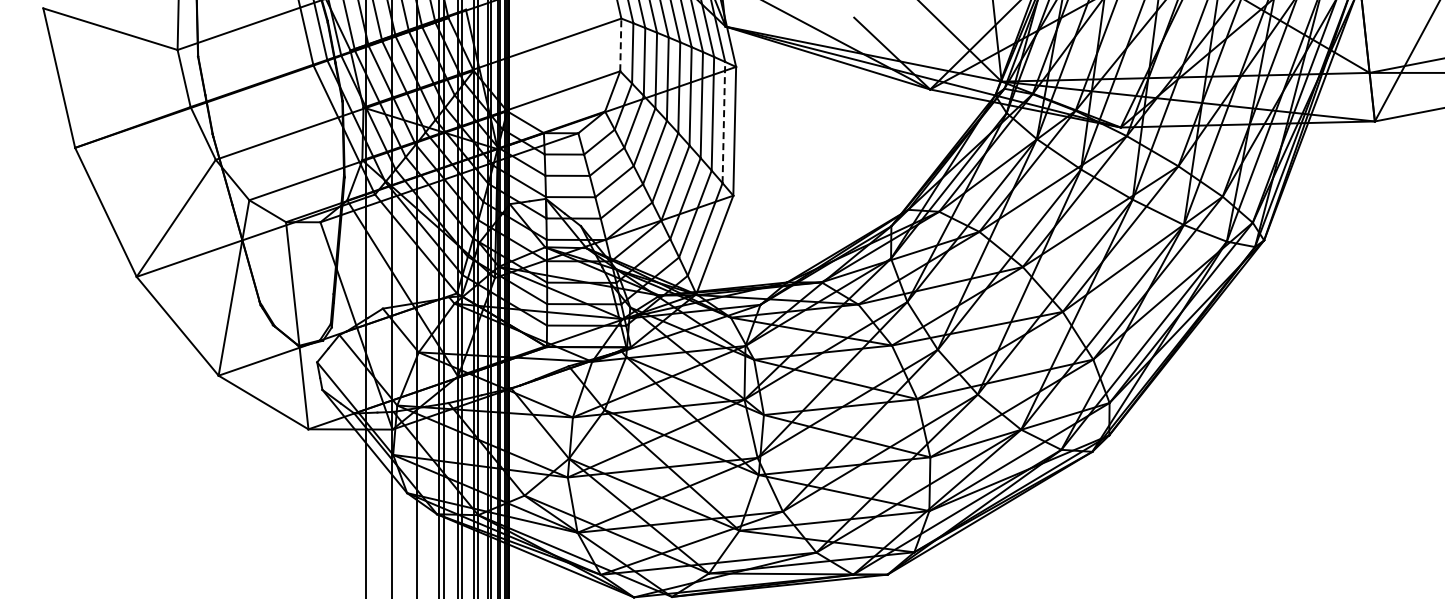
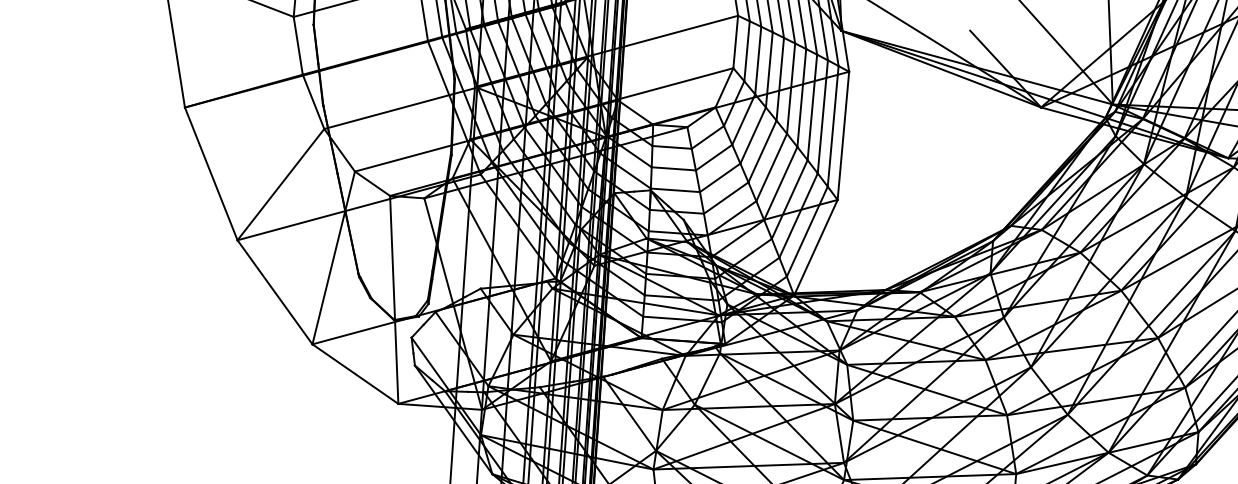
line: (620, 44) -> (735, 41), dashed -> solid
line: (723, 122) -> (832, 126), dashed -> solid

